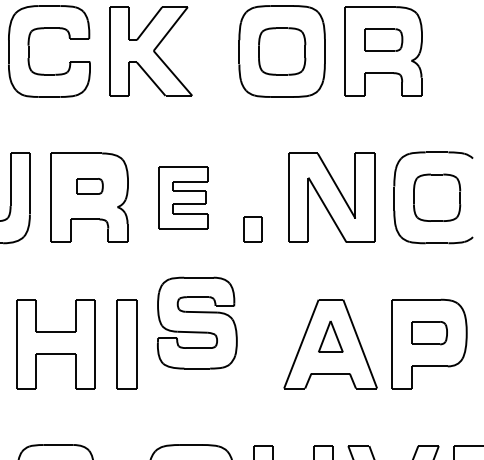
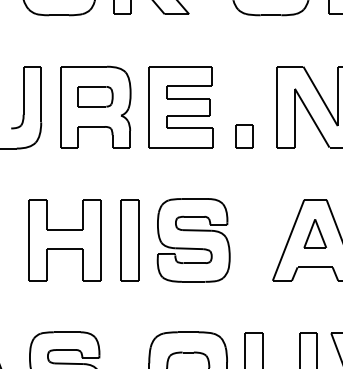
part: (89, 186) -> (95, 96), size x1.43
part: (183, 197) -> (181, 106), size x1.43
part: (197, 322) -> (193, 239), moved

